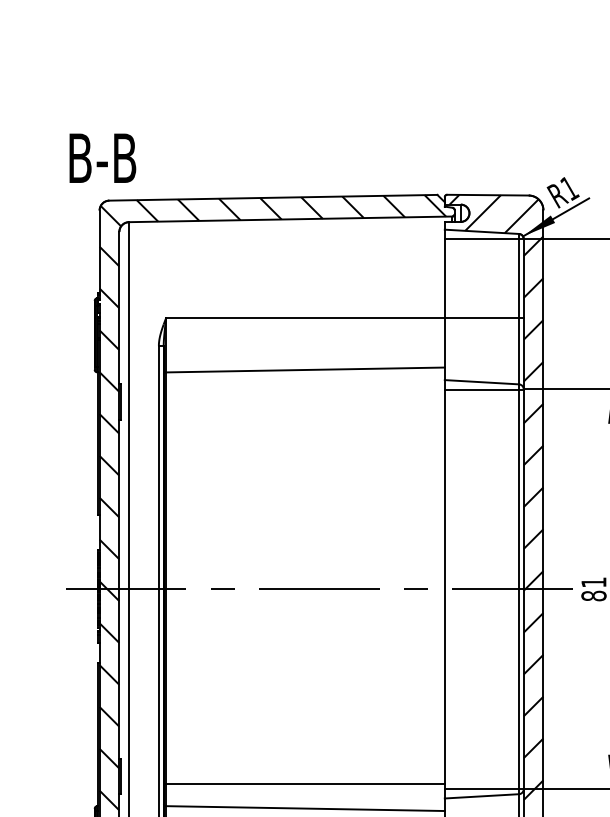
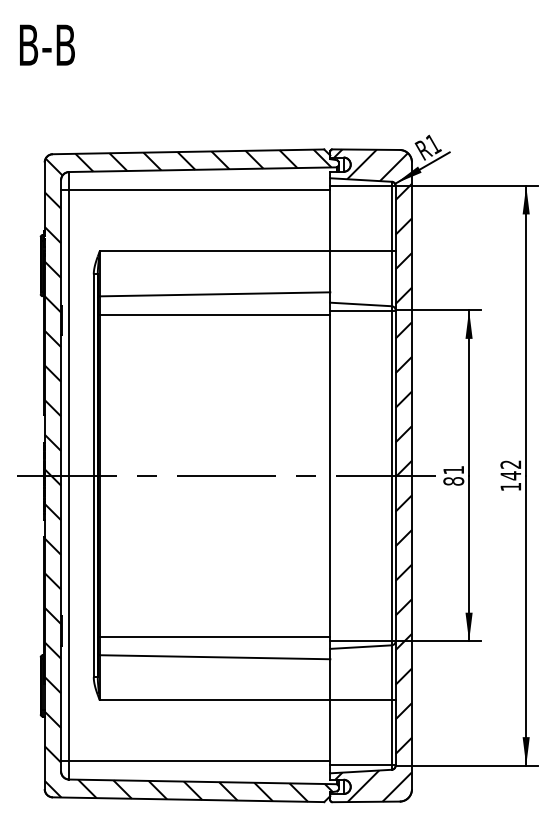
text: (102, 157) -> (47, 44), moved
line: (281, 244) -> (195, 190), added
line: (303, 395) -> (213, 315), added

